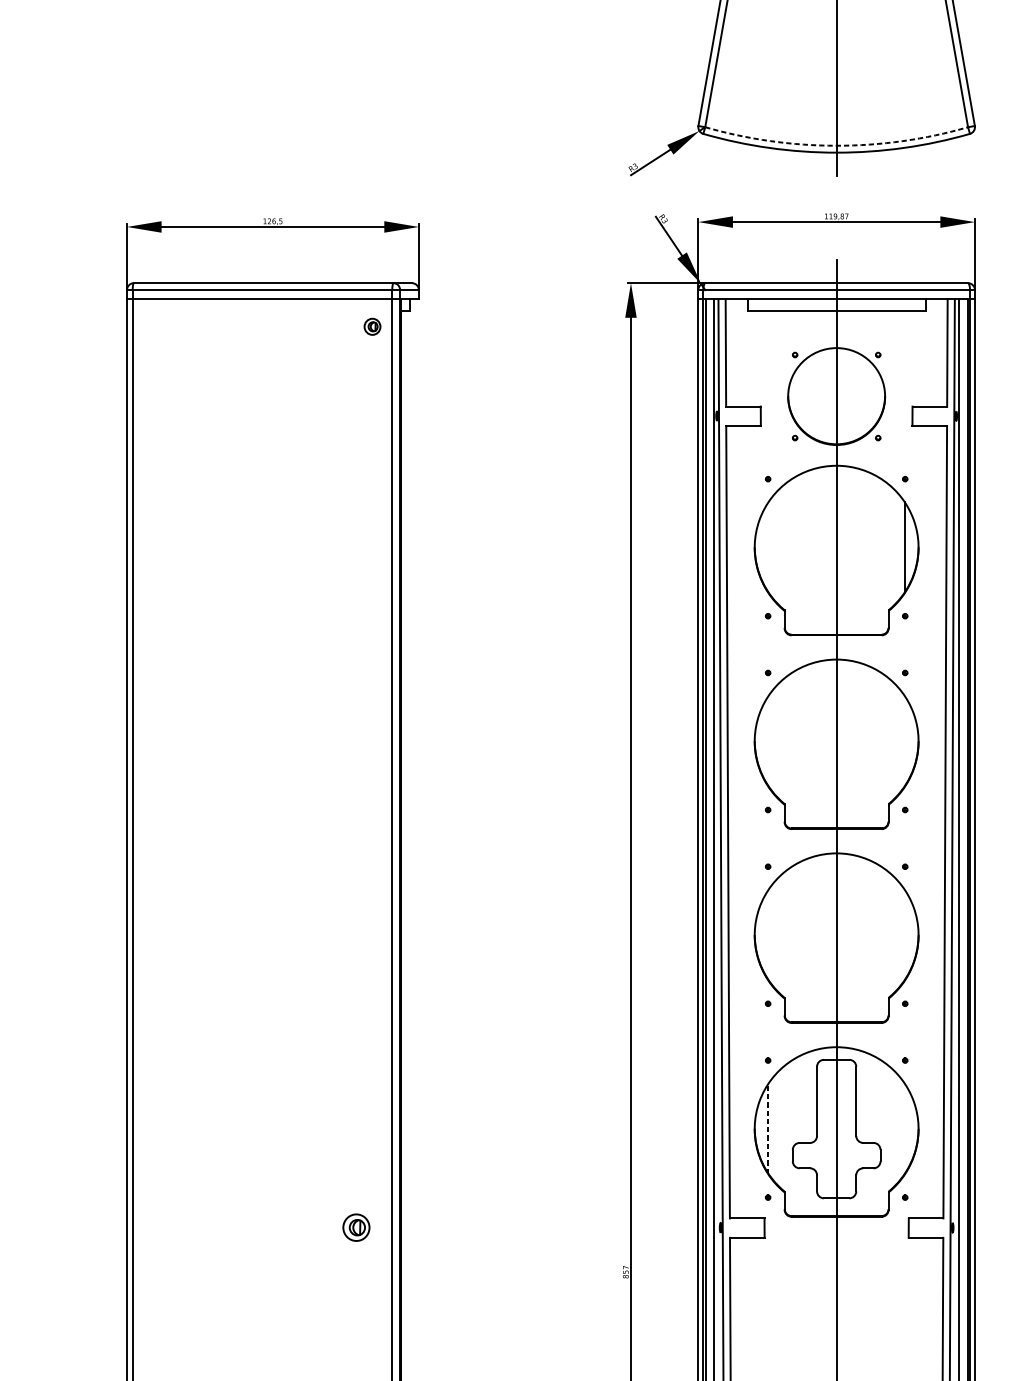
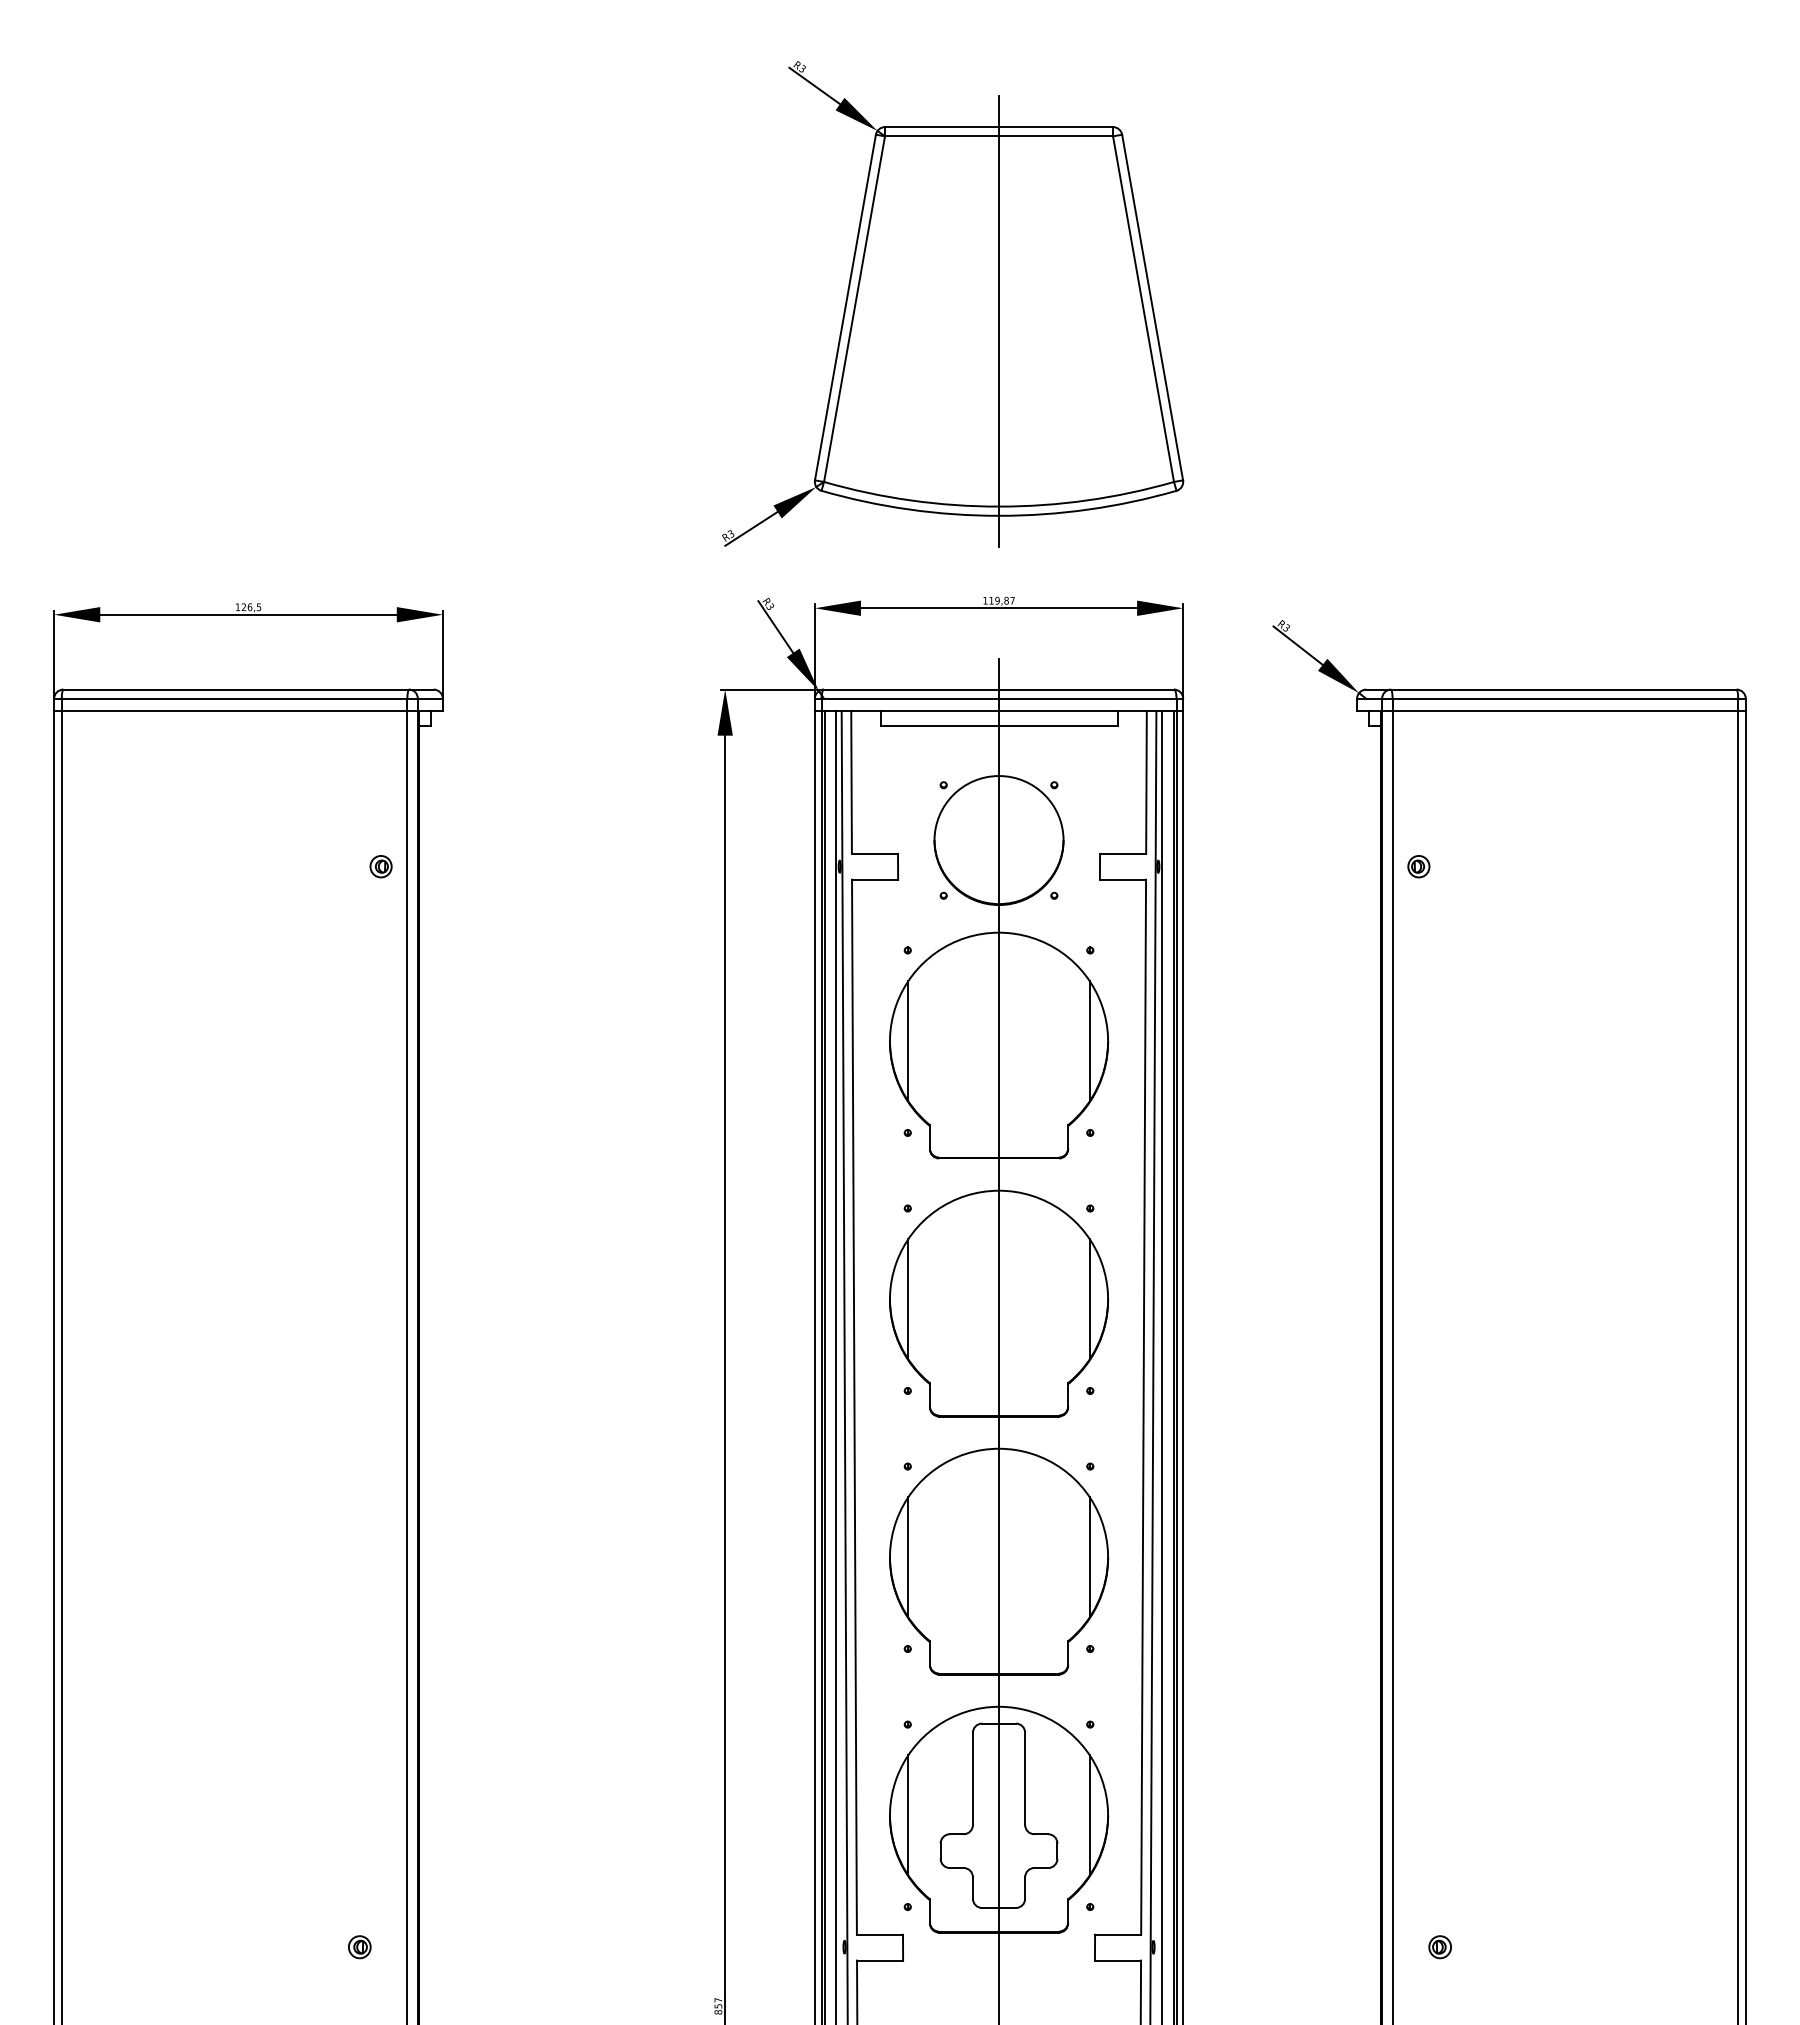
arc: (837, 145) -> (999, 506), dashed -> solid
part: (372, 326) -> (380, 866), moved
line: (768, 547) -> (908, 1041), added
line: (768, 741) -> (908, 1299), added
line: (904, 741) -> (1089, 1299), added
line: (768, 935) -> (908, 1557), added
line: (904, 935) -> (1089, 1557), added
line: (768, 1128) -> (908, 1815), dashed -> solid
line: (904, 1128) -> (1089, 1815), added
part: (356, 1228) -> (359, 1947), size x0.62

